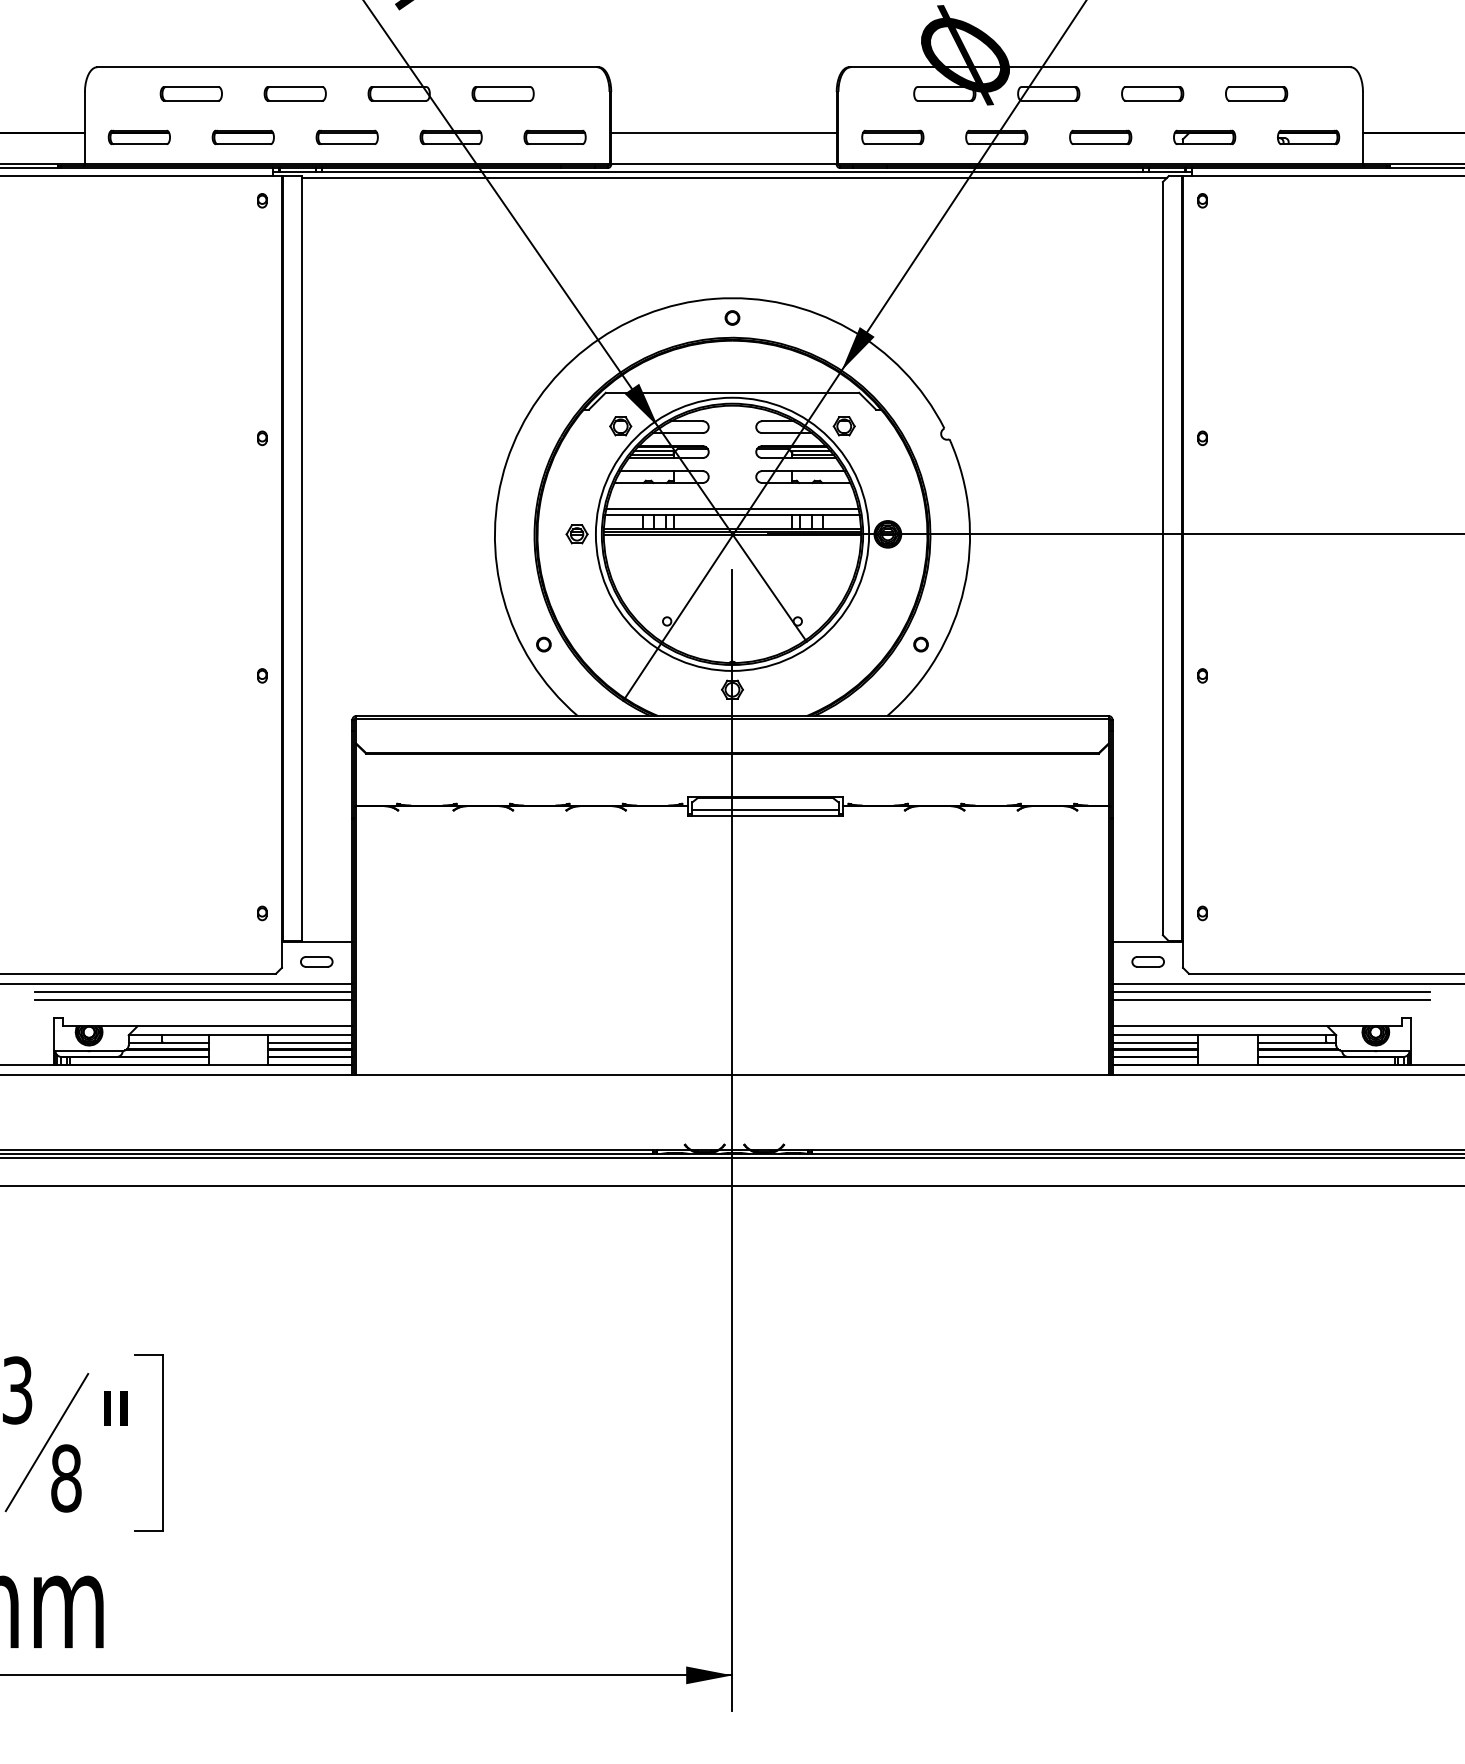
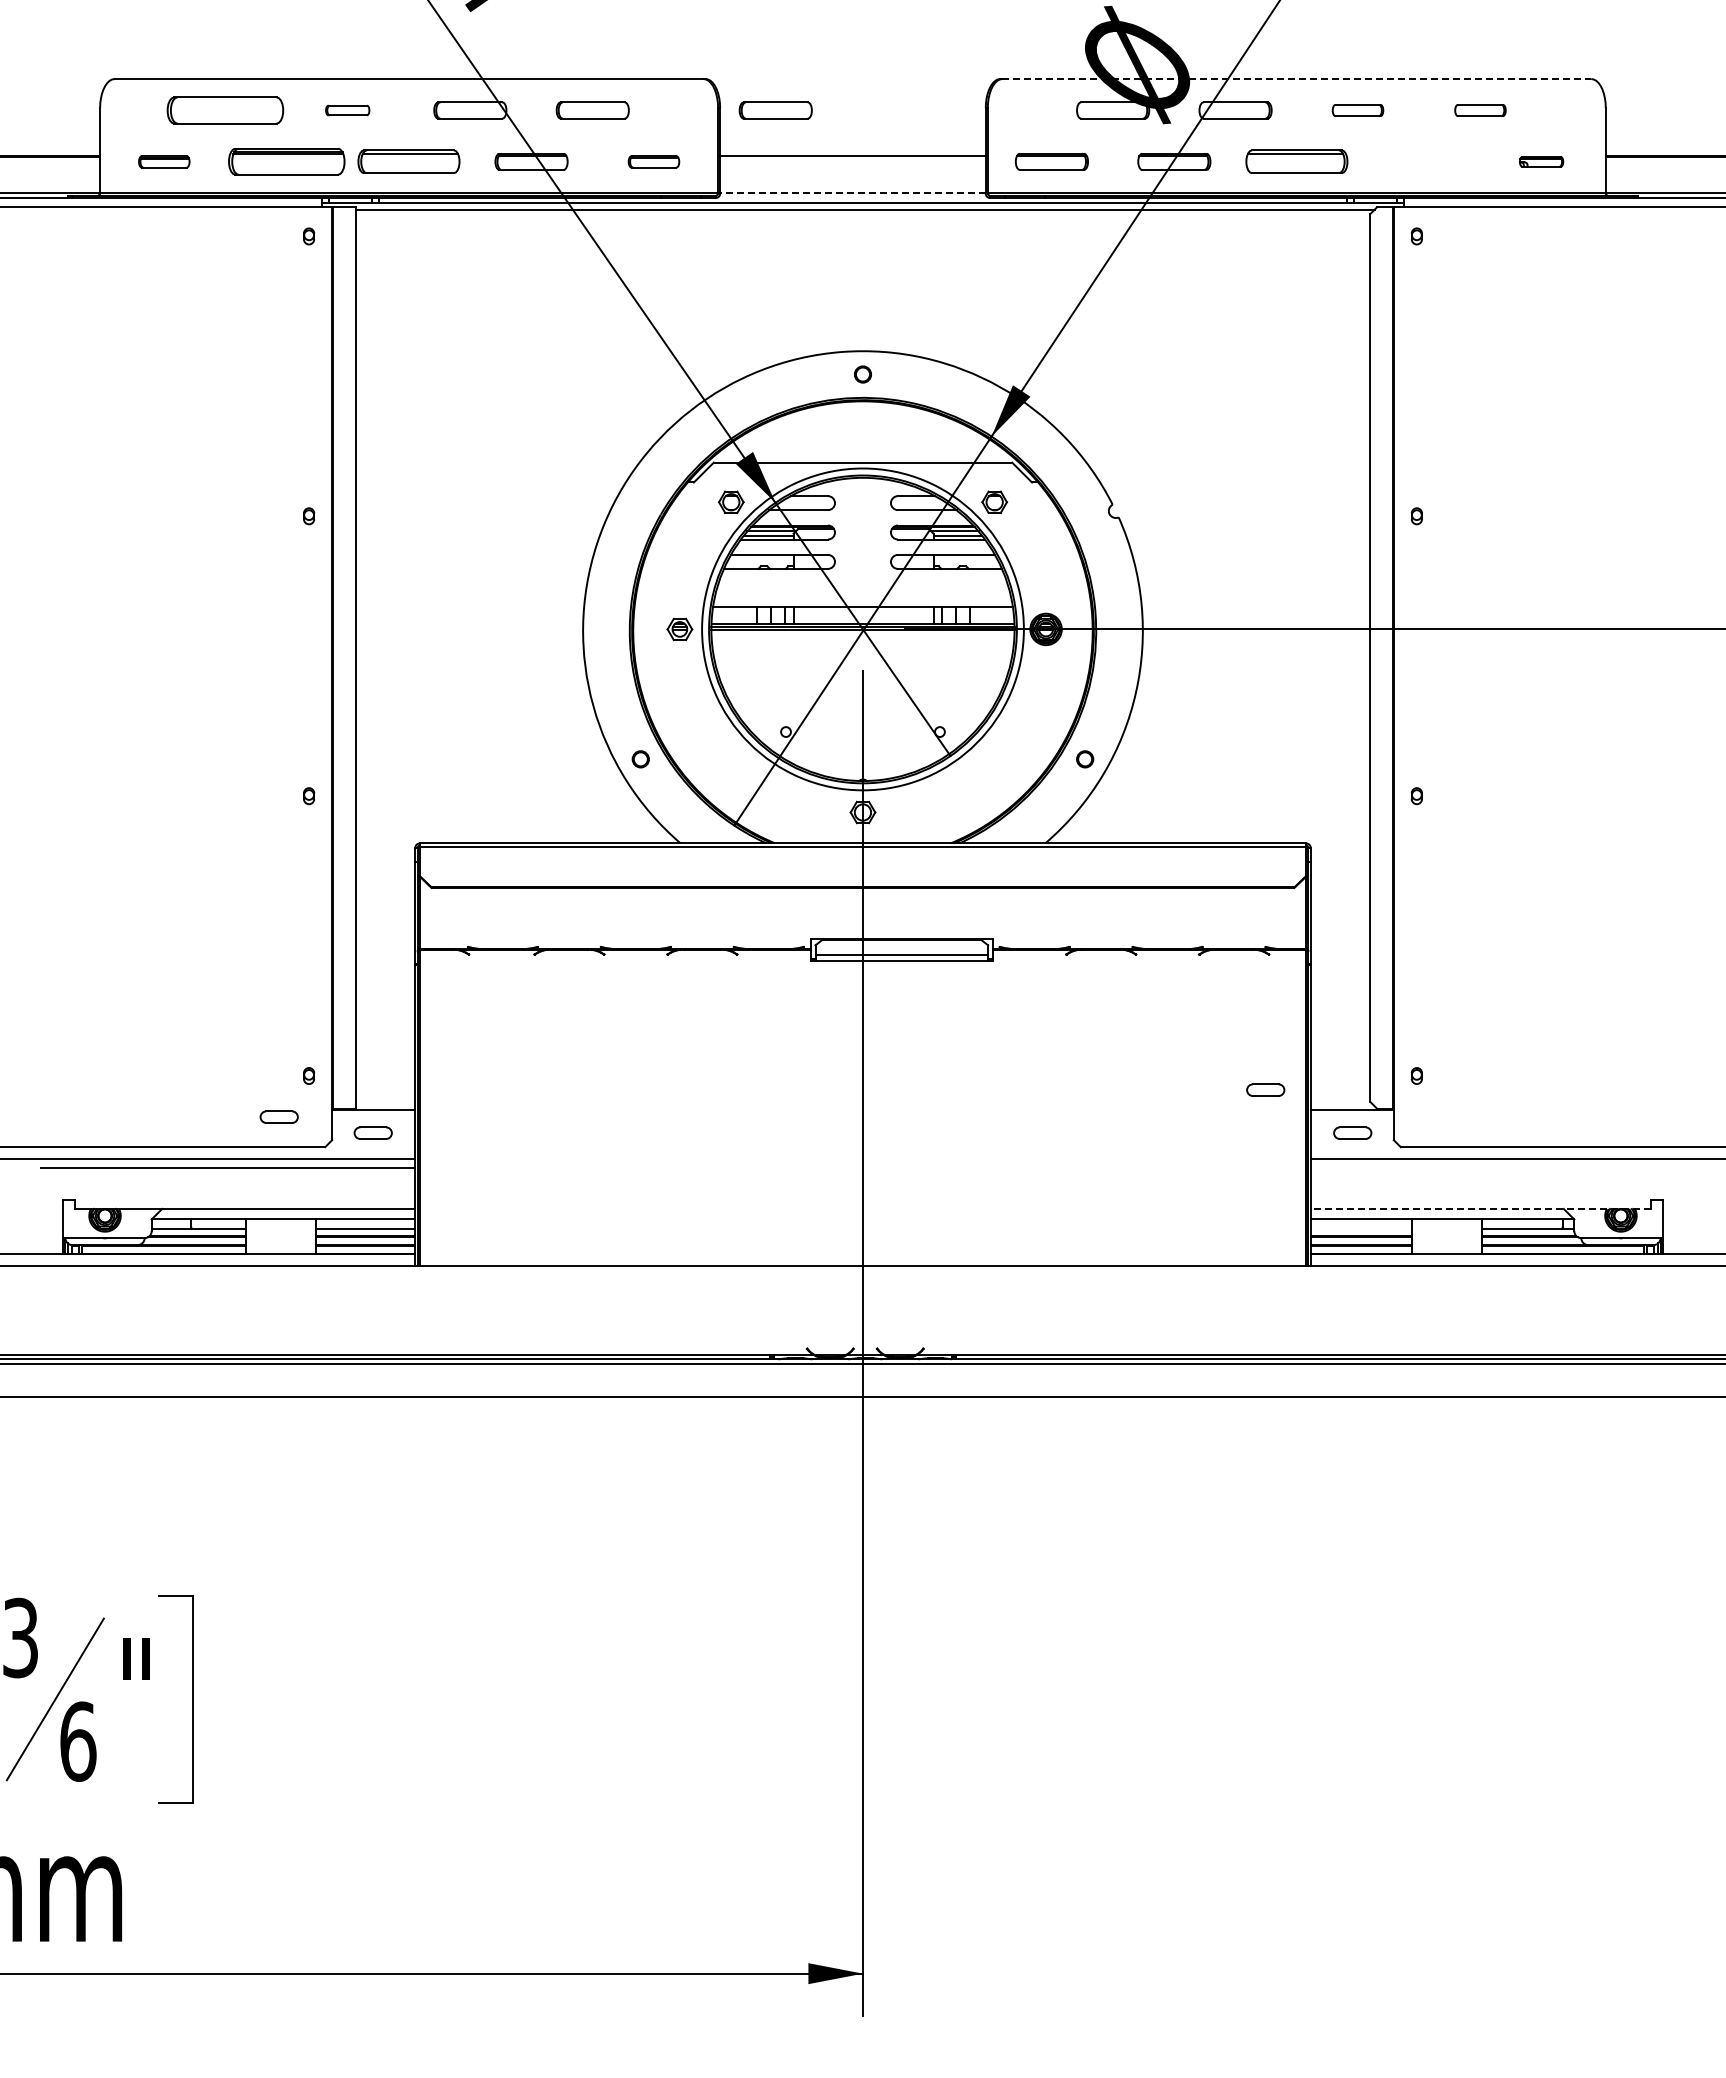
line: (1101, 67) -> (1297, 79), solid -> dashed
part: (191, 93) -> (225, 110), size x1.6
part: (294, 93) -> (347, 110), size x0.6
part: (658, 93) -> (775, 110), added
part: (1152, 93) -> (1357, 110), size x0.7
part: (1256, 93) -> (1480, 110), size x0.7
part: (139, 137) -> (164, 161), size x0.7
part: (243, 137) -> (286, 161), size x1.6
part: (347, 137) -> (409, 161), size x1.4
part: (554, 137) -> (653, 161), size x0.7
part: (1100, 137) -> (1296, 161), size x1.4
part: (1204, 137) -> (1419, 161), removed
part: (1308, 137) -> (1541, 161), size x0.6
line: (723, 164) -> (852, 193), solid -> dashed
line: (732, 508) -> (862, 599), removed
part: (1074, 924) -> (1265, 1089), added
part: (236, 947) -> (278, 1116), added
line: (1271, 991) -> (1497, 1168), removed
line: (193, 999) -> (227, 1177), removed
line: (1271, 999) -> (1497, 1177), removed
line: (1256, 1025) -> (1480, 1208), solid -> dashed
line: (1154, 1042) -> (1360, 1228), removed
text: (66, 1478) -> (78, 1741), 8 -> 6

